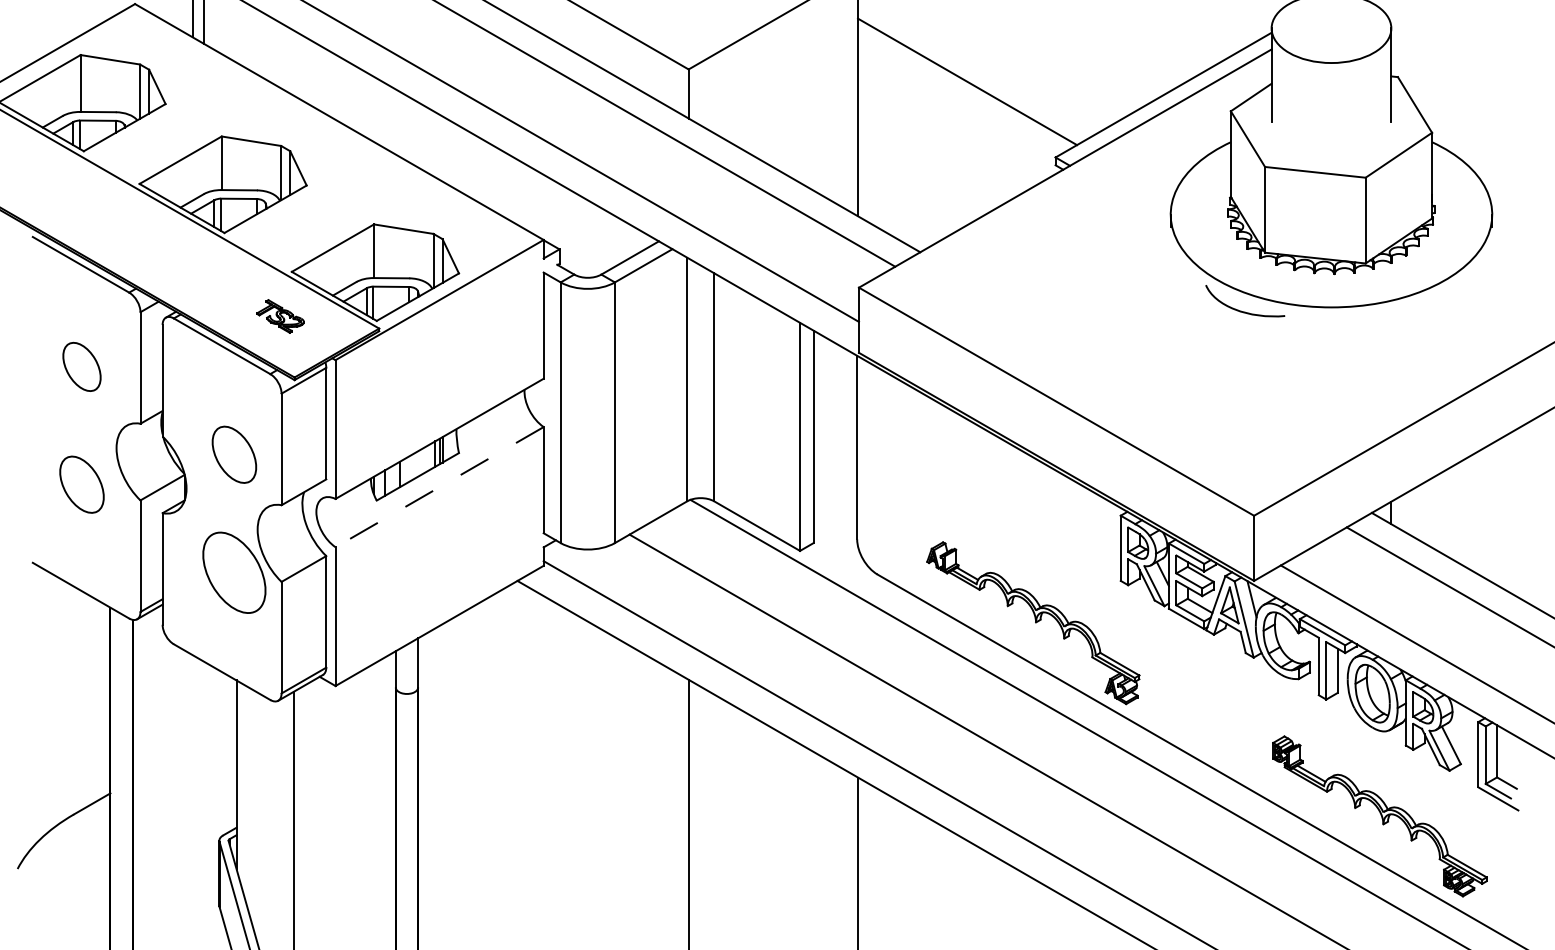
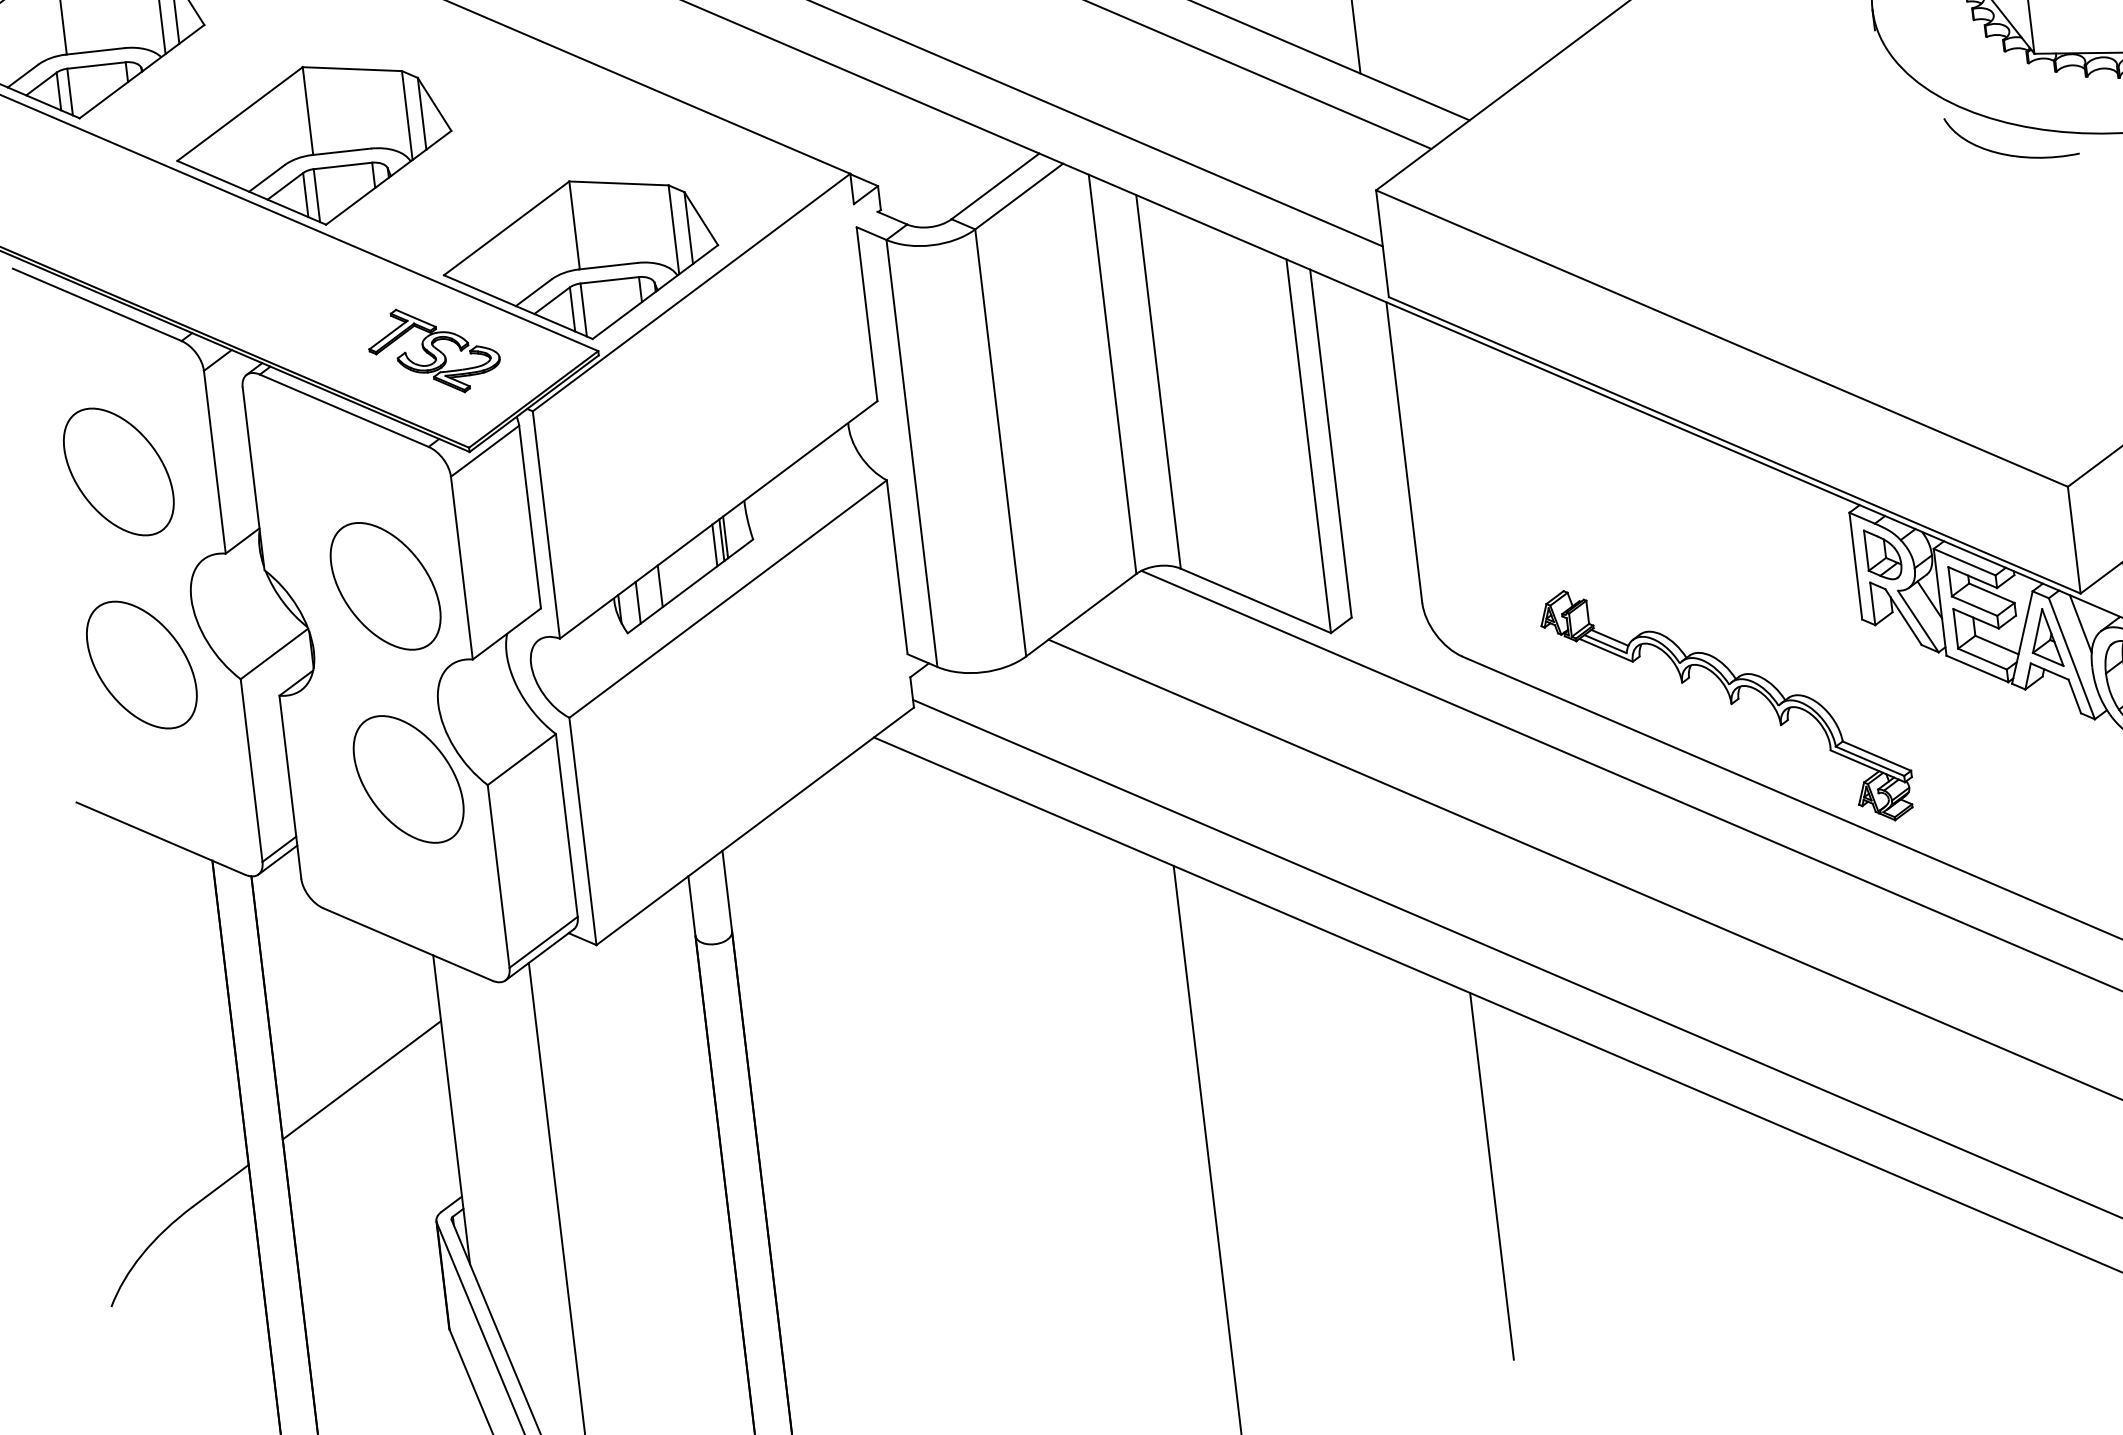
part: (280, 316) -> (434, 350), size x1.67
part: (81, 366) -> (117, 471), size x1.67
part: (234, 454) -> (385, 585), size x1.43
part: (81, 484) -> (140, 664), size x1.43
line: (439, 487) -> (727, 599), dashed -> solid
line: (184, 750) -> (361, 1080), added

